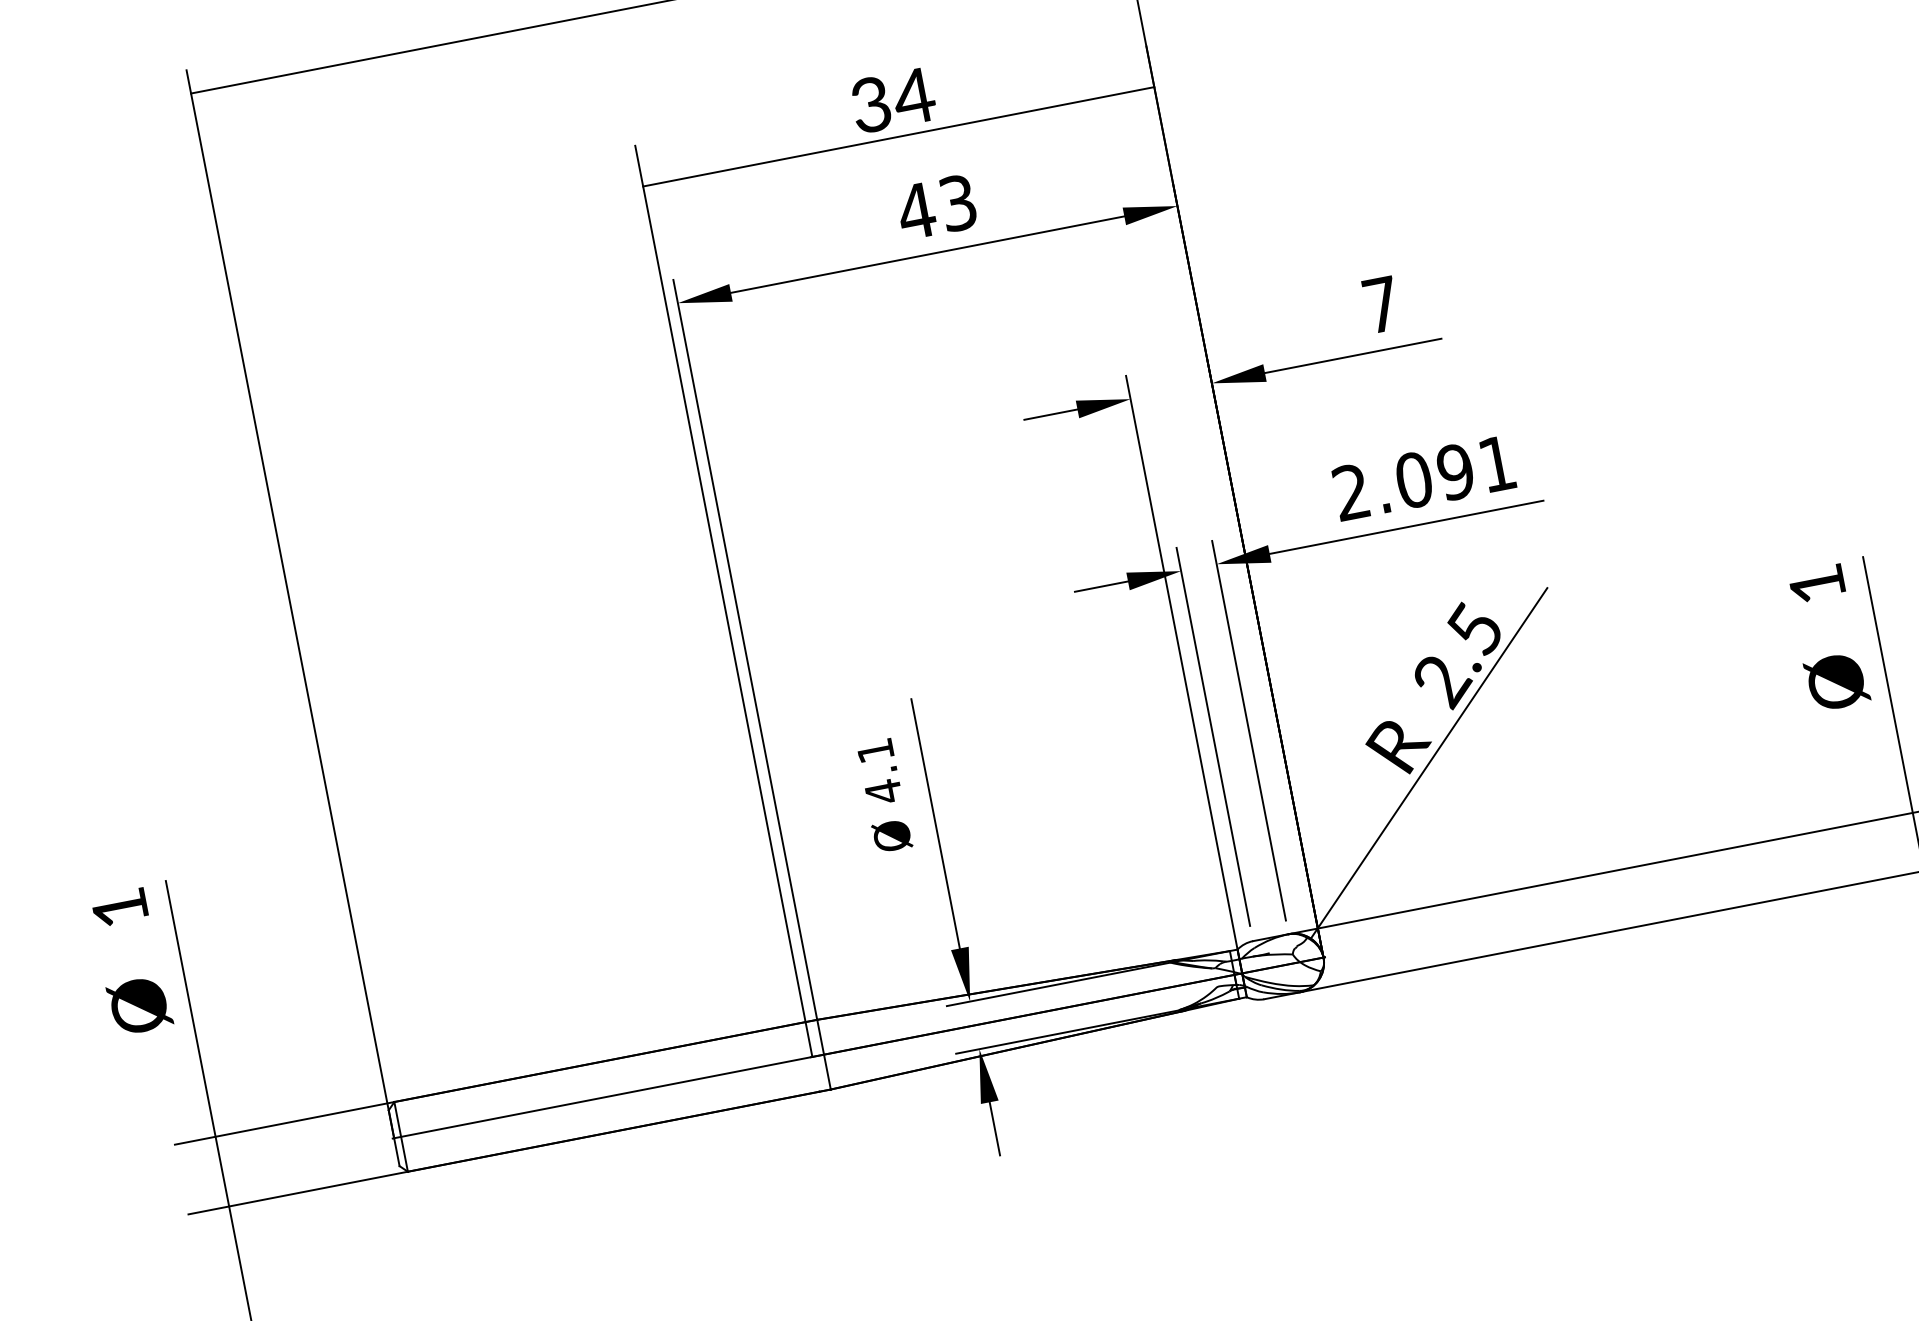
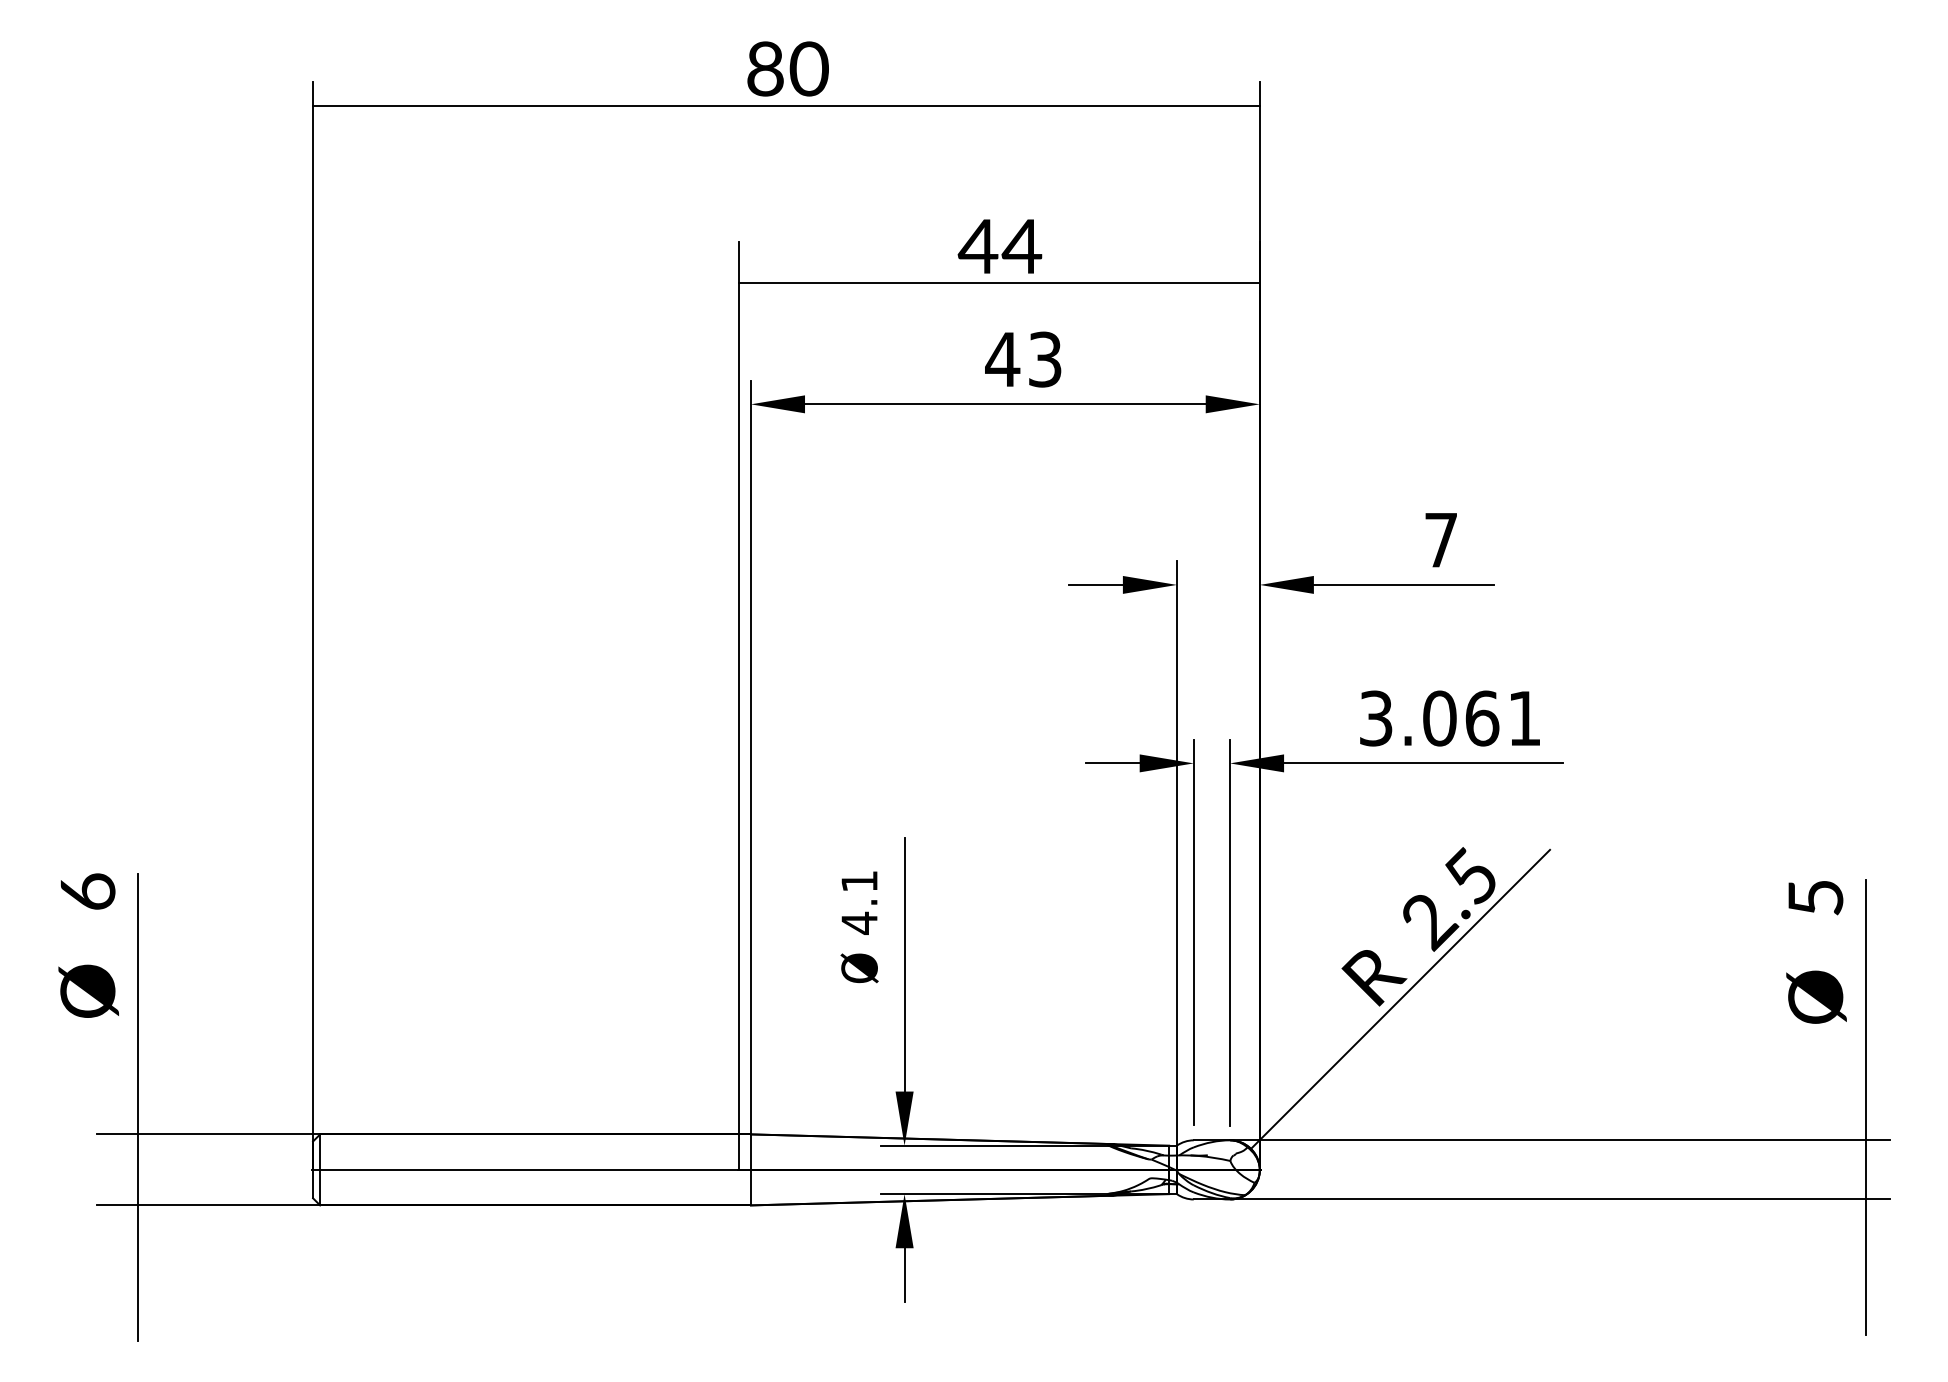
text: (870, 105) -> (977, 246), 34 -> 44
text: (1403, 482) -> (1429, 718), 2.091 -> 3.061
text: (1817, 585) -> (1815, 898), 1 -> 5
text: (119, 907) -> (87, 891), 1 -> 6

